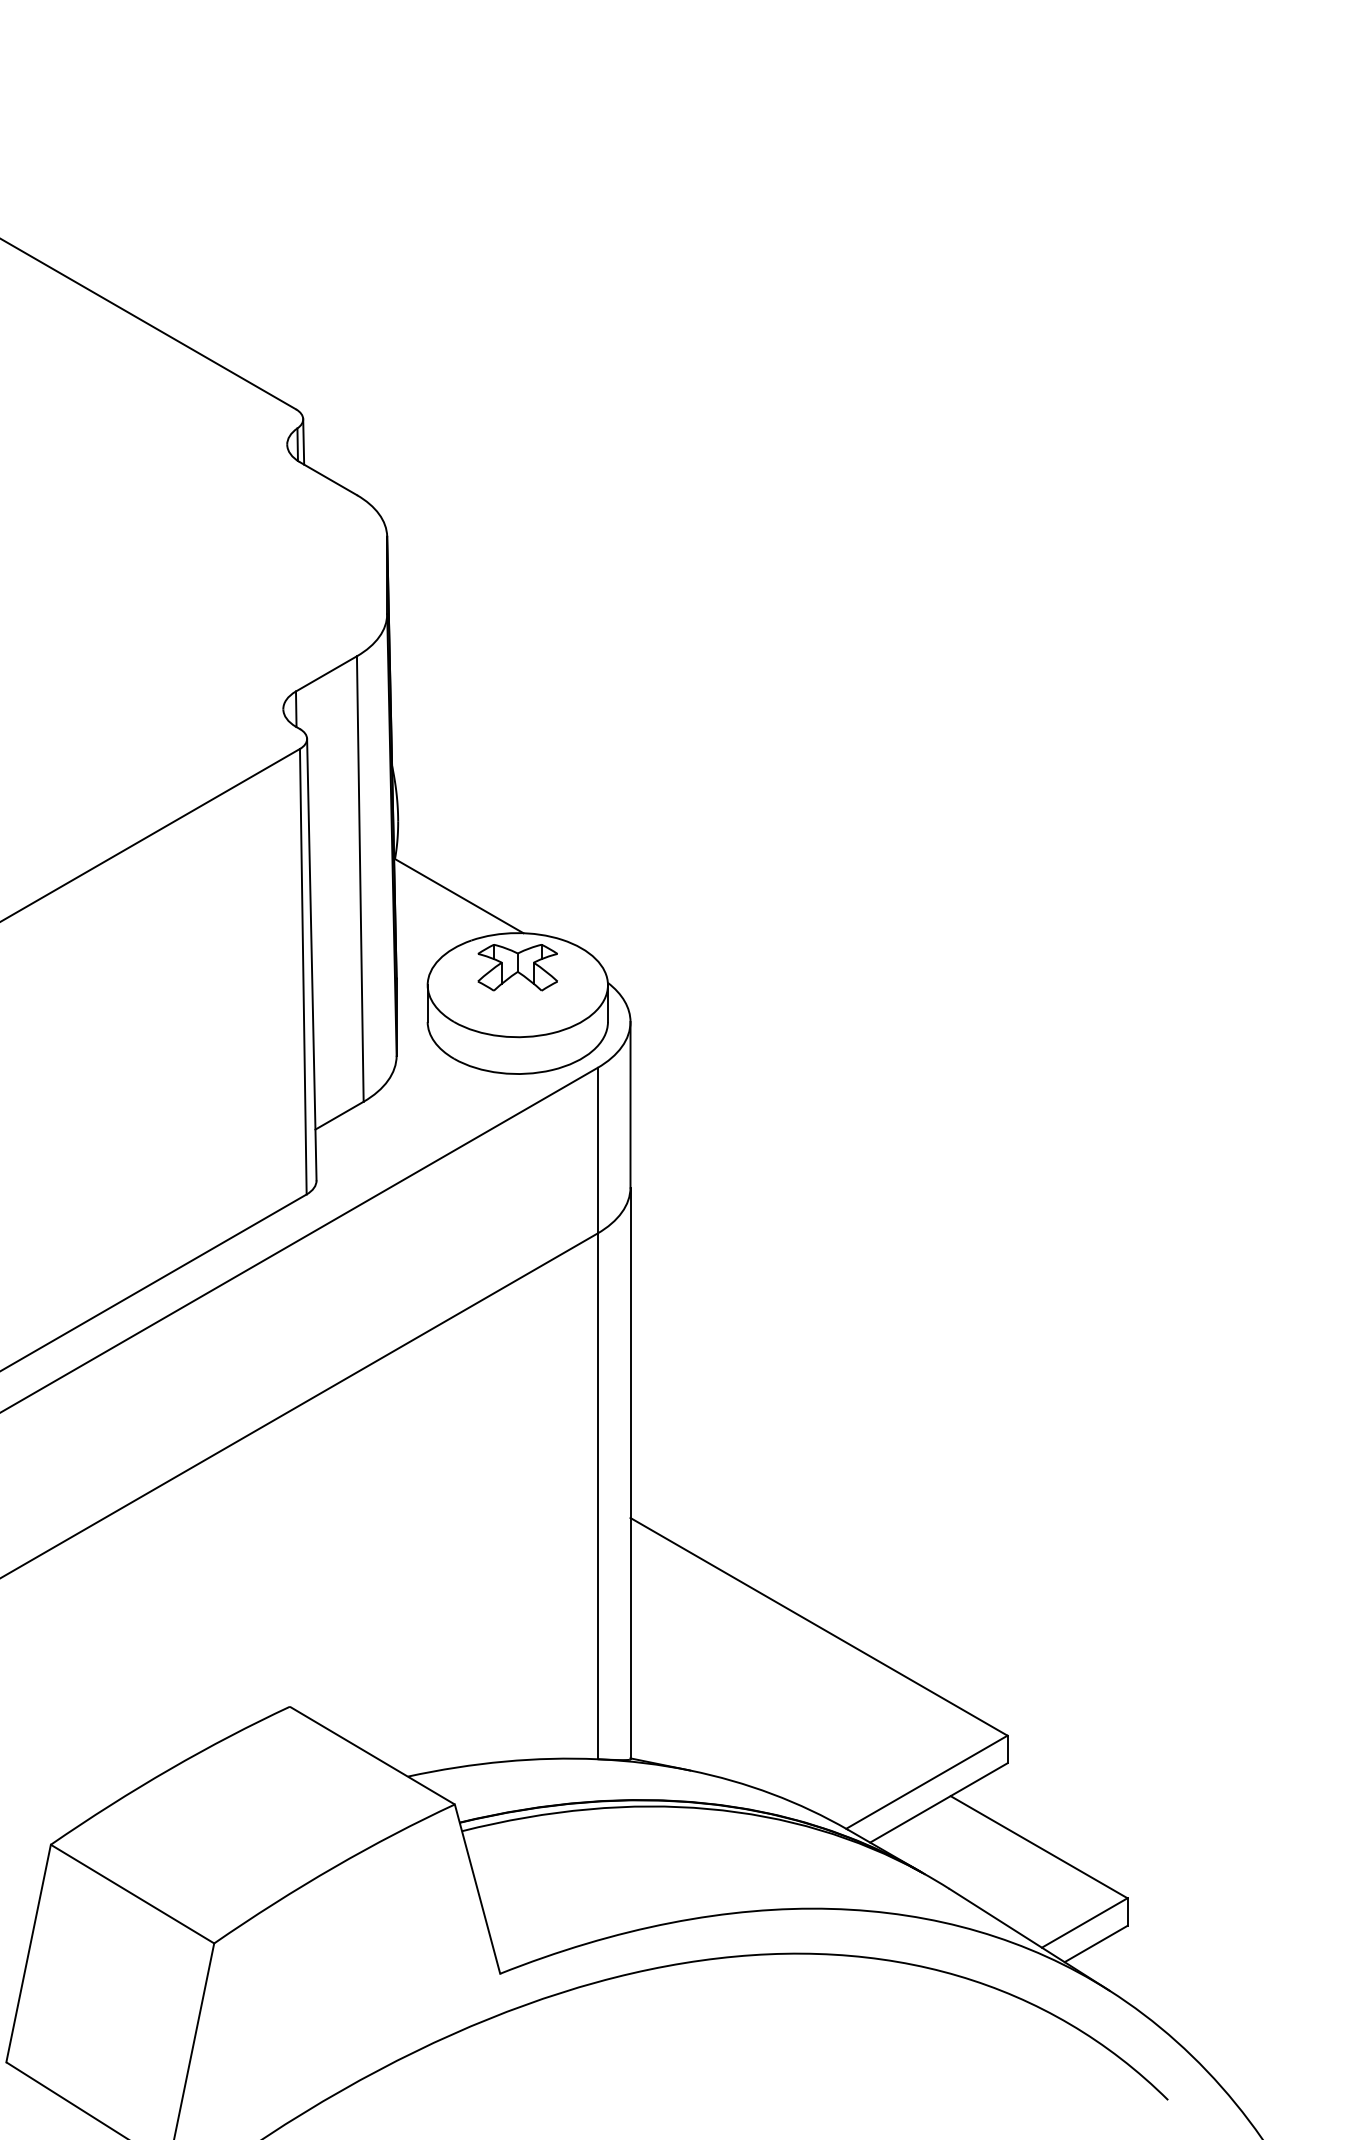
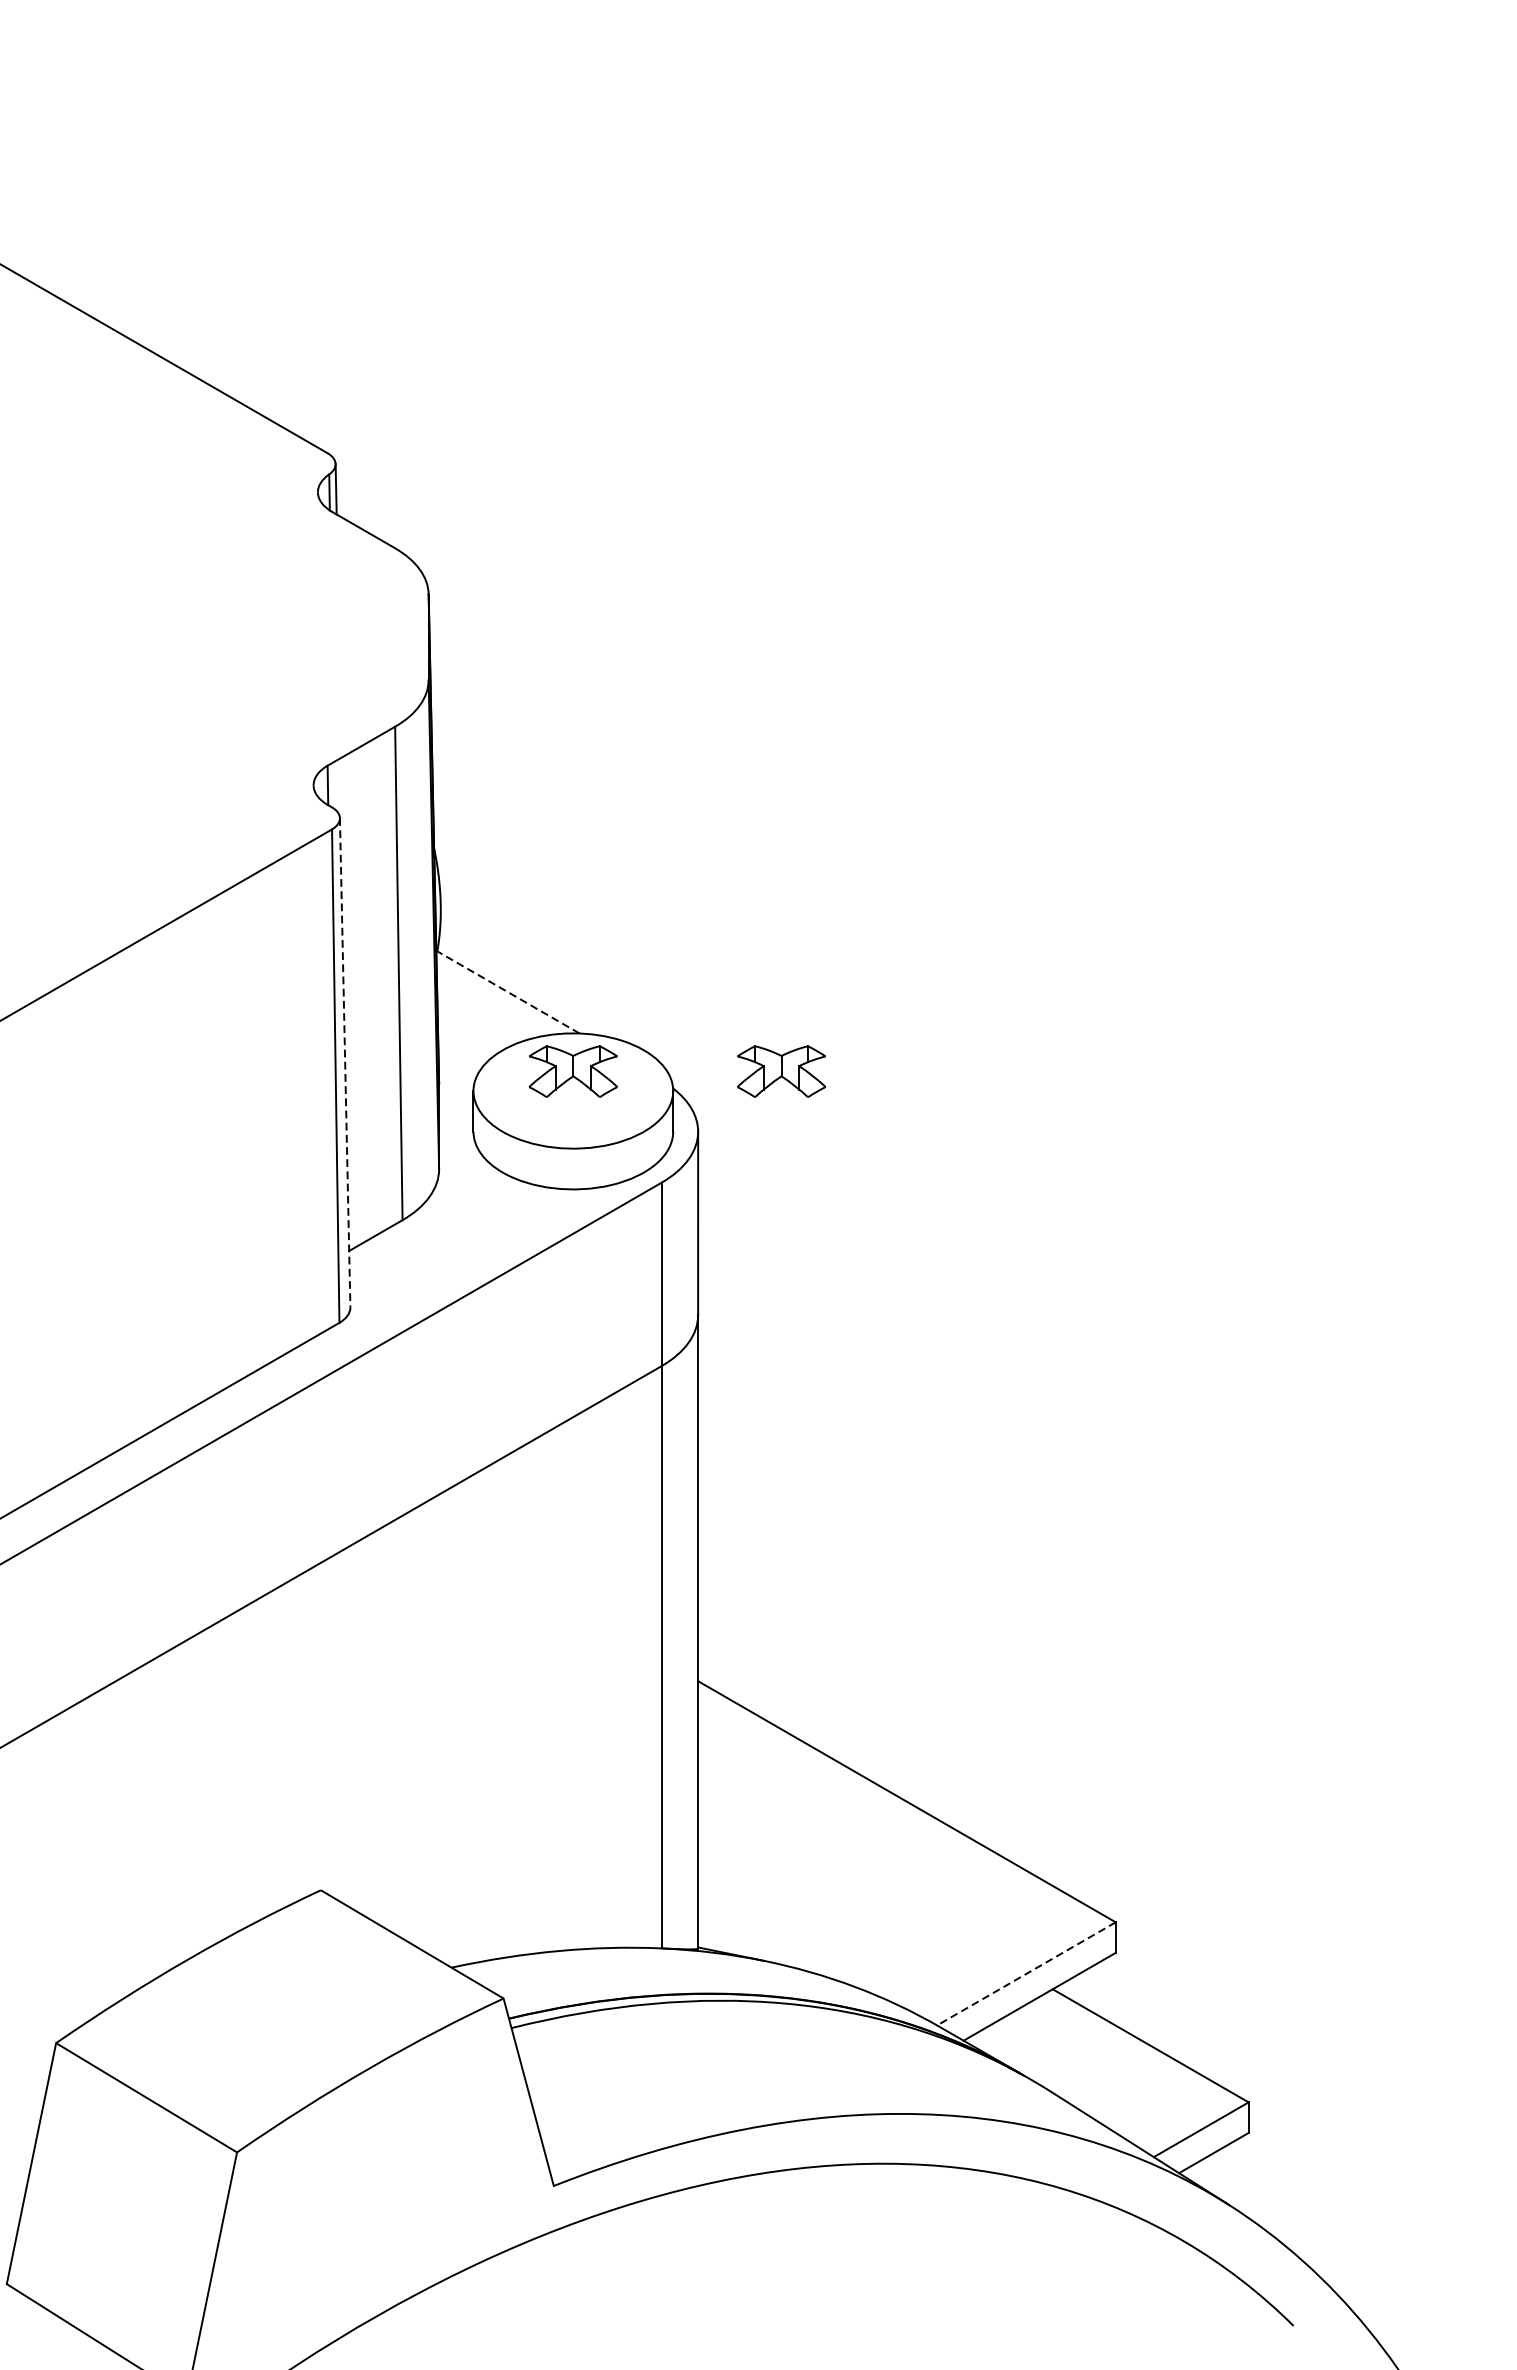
line: (458, 895) -> (507, 991), solid -> dashed
line: (311, 959) -> (344, 1062), solid -> dashed
part: (705, 967) -> (781, 1071), added
line: (926, 1782) -> (1025, 1974), solid -> dashed

